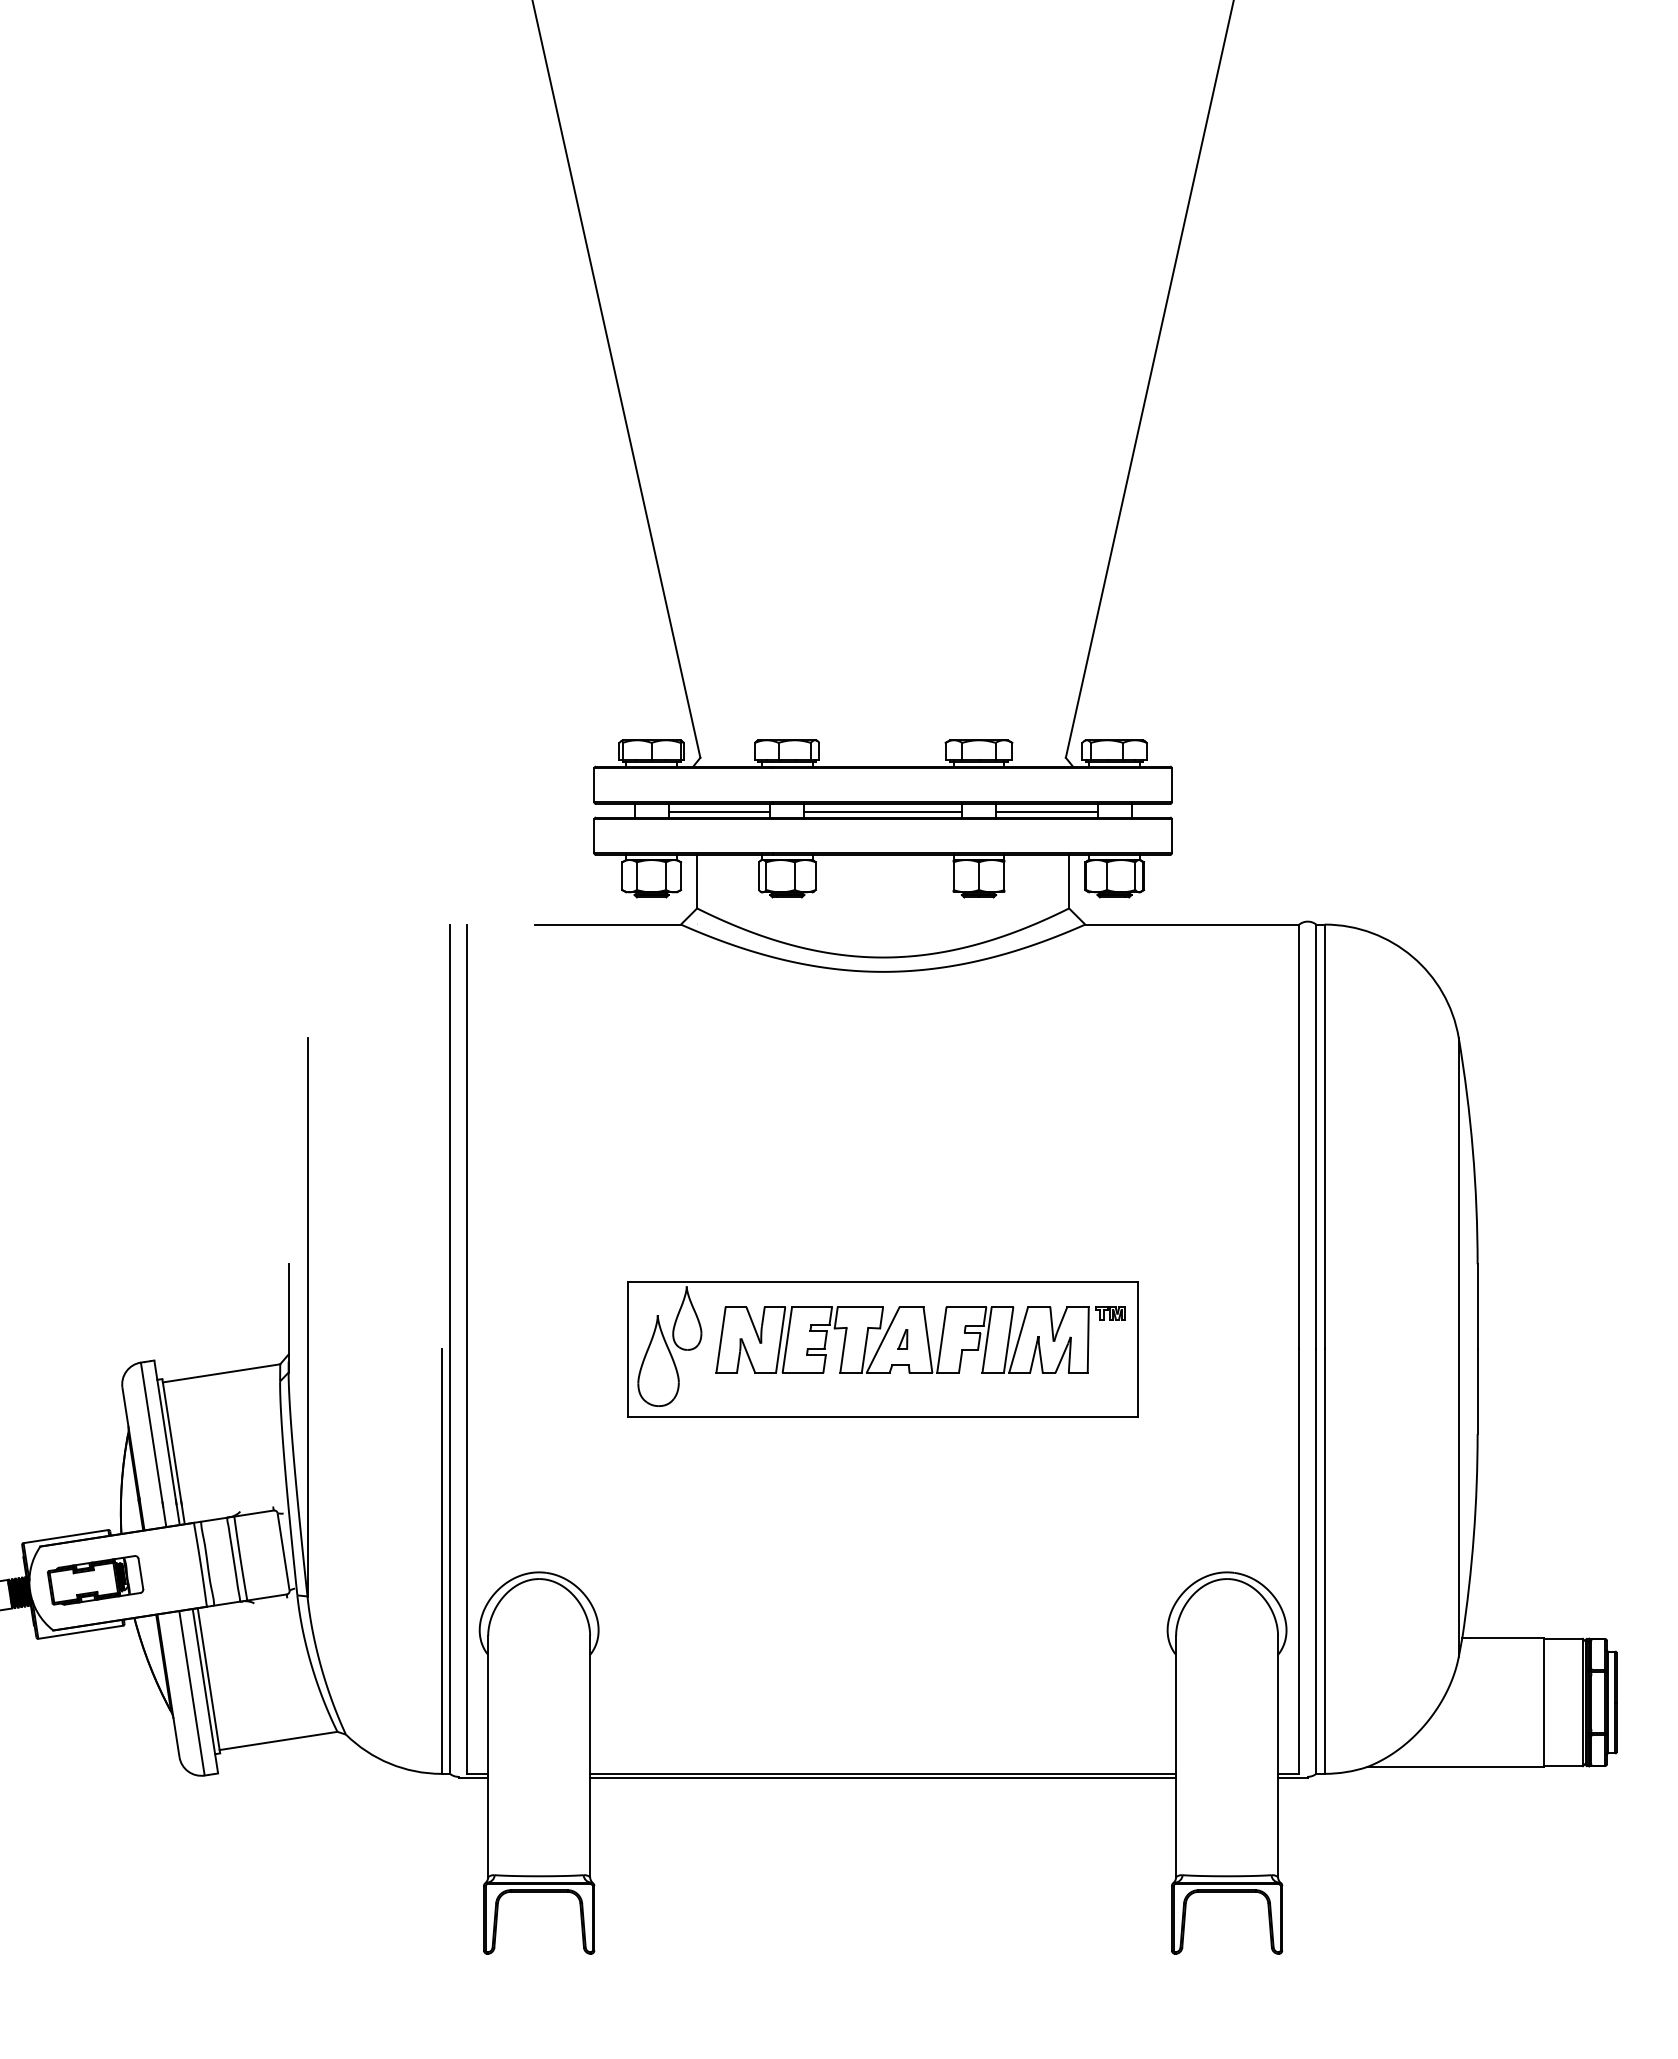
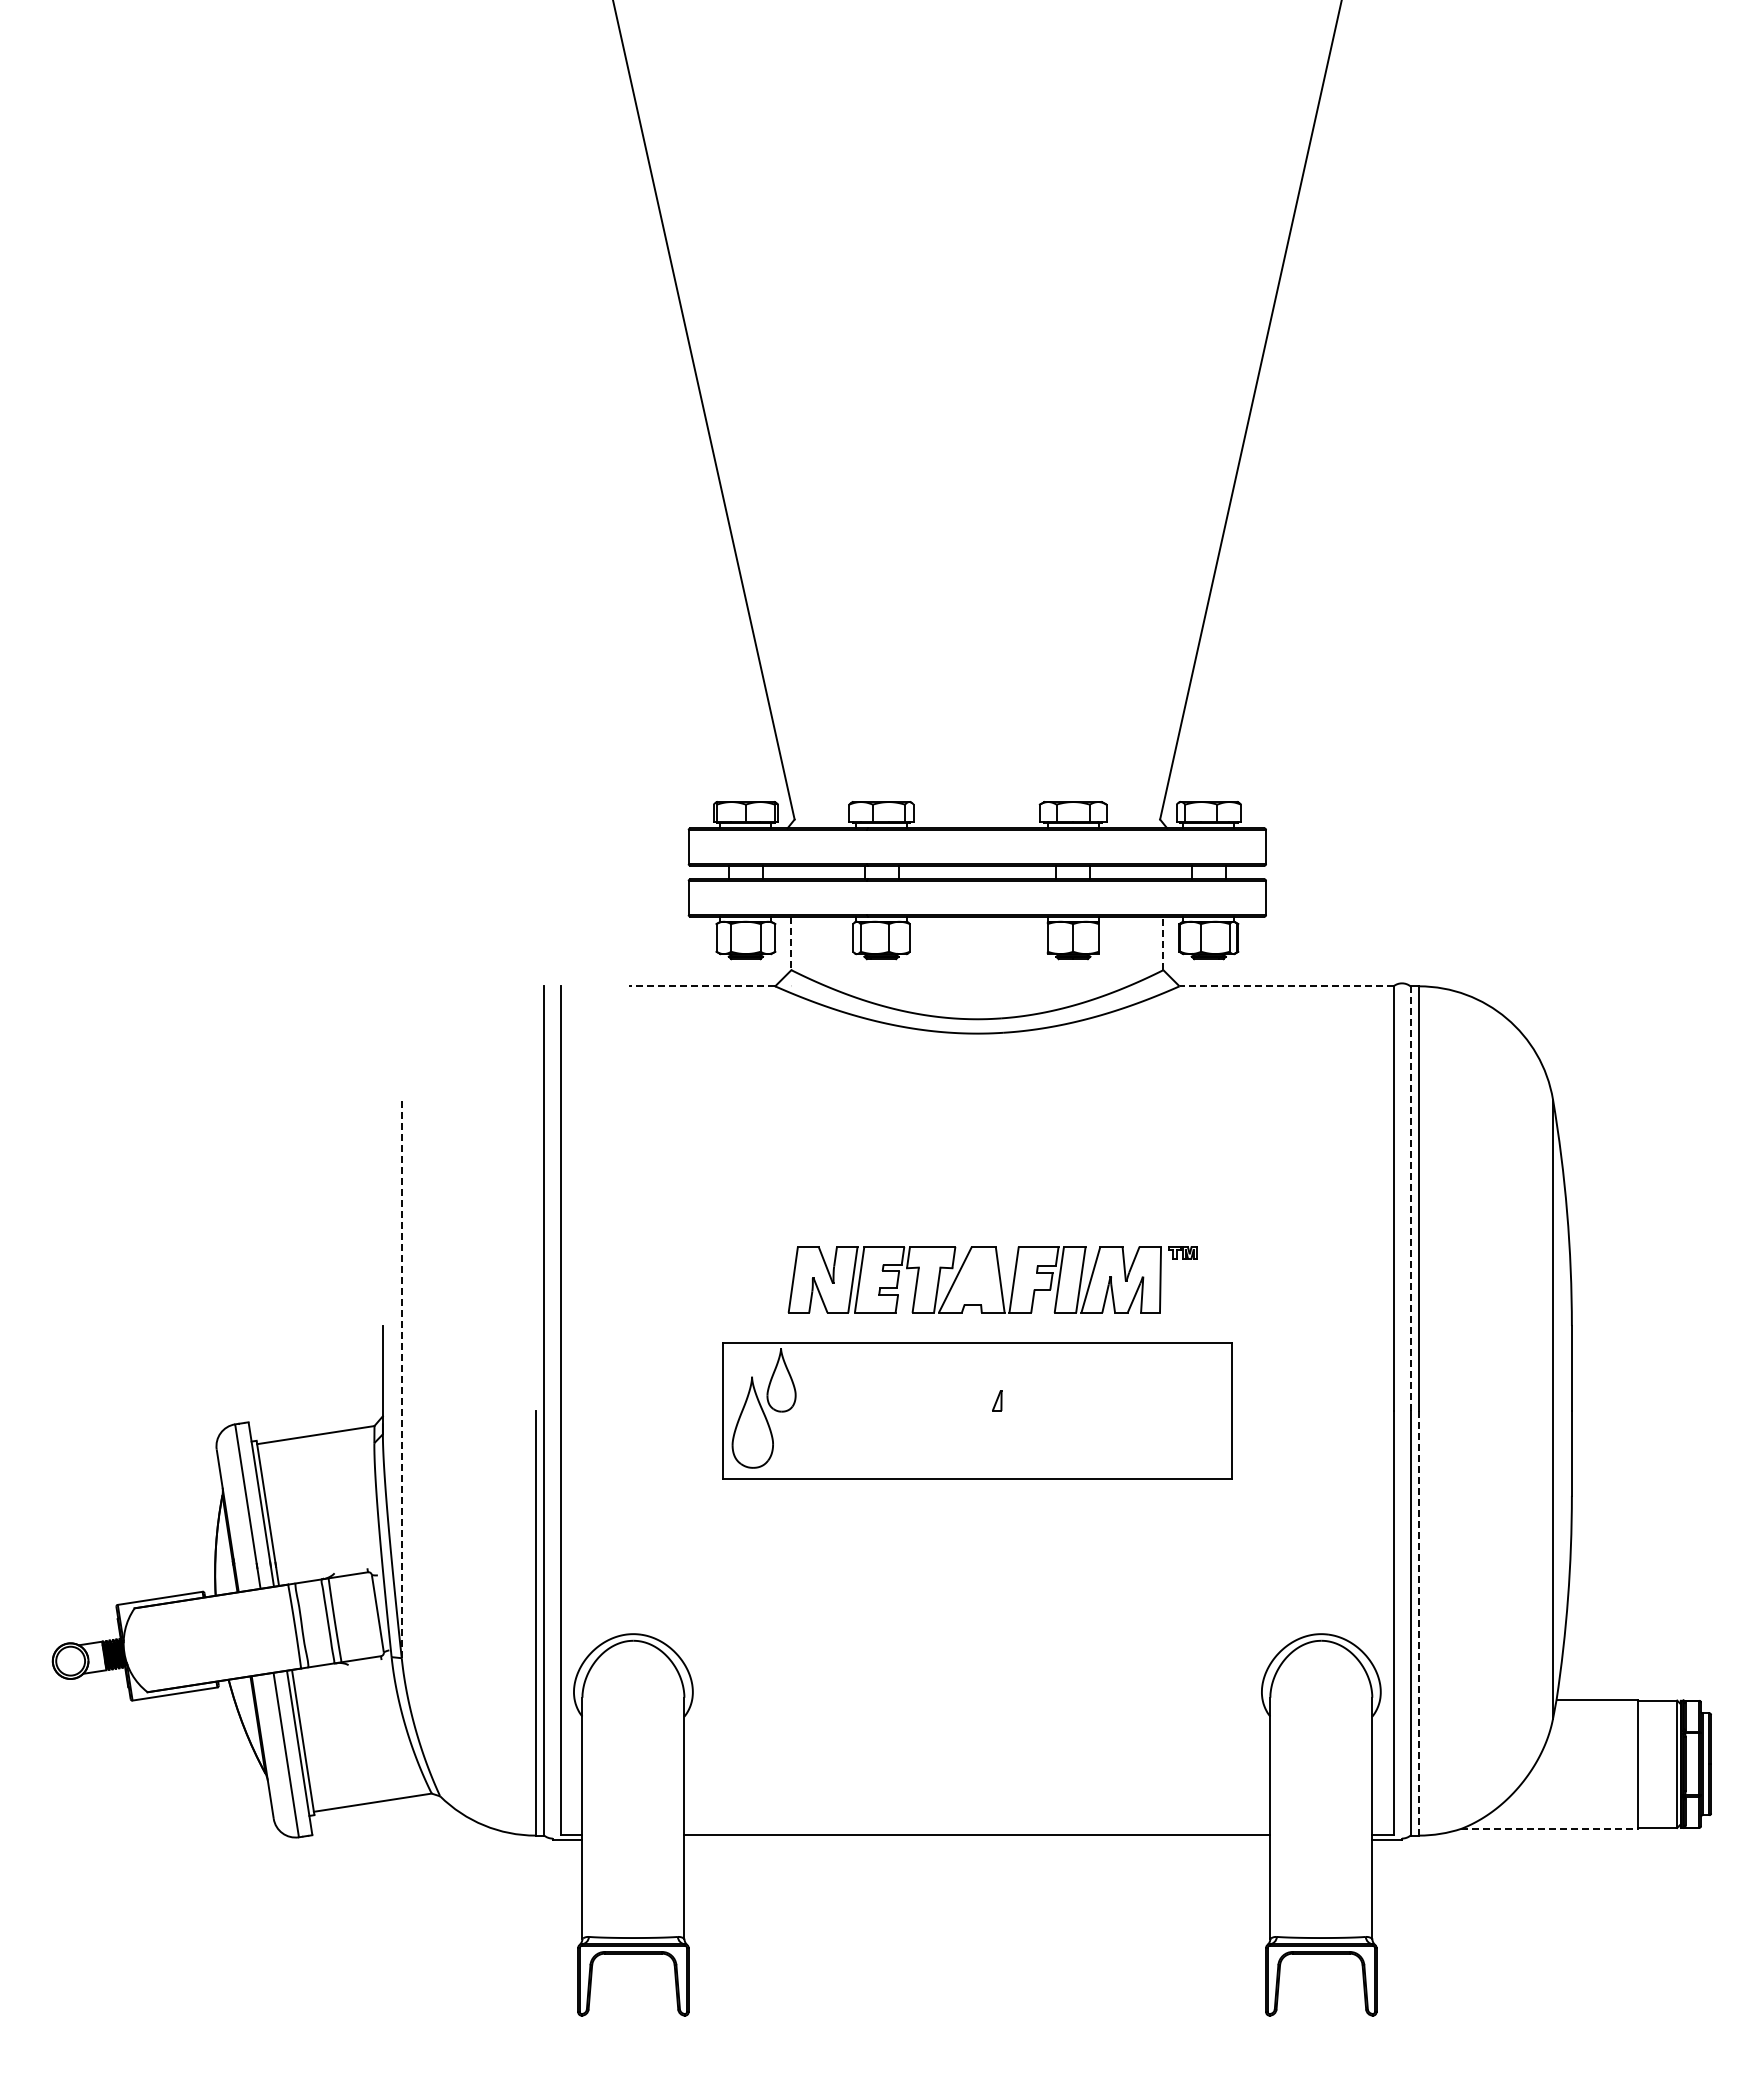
line: (719, 812) -> (813, 874), removed
line: (883, 812) -> (977, 874), removed
line: (1046, 812) -> (1140, 874), removed
line: (697, 881) -> (791, 943), solid -> dashed
line: (1069, 881) -> (1163, 943), solid -> dashed
line: (607, 924) -> (701, 986), solid -> dashed
line: (1192, 924) -> (1286, 986), solid -> dashed
line: (1316, 1136) -> (1410, 1198), solid -> dashed
line: (307, 1316) -> (401, 1378), solid -> dashed
part: (920, 1339) -> (992, 1279), moved
line: (1325, 1561) -> (1419, 1623), solid -> dashed
part: (95, 1579) -> (189, 1641), removed
line: (1456, 1766) -> (1550, 1828), solid -> dashed
line: (883, 1777) -> (977, 1839), removed

